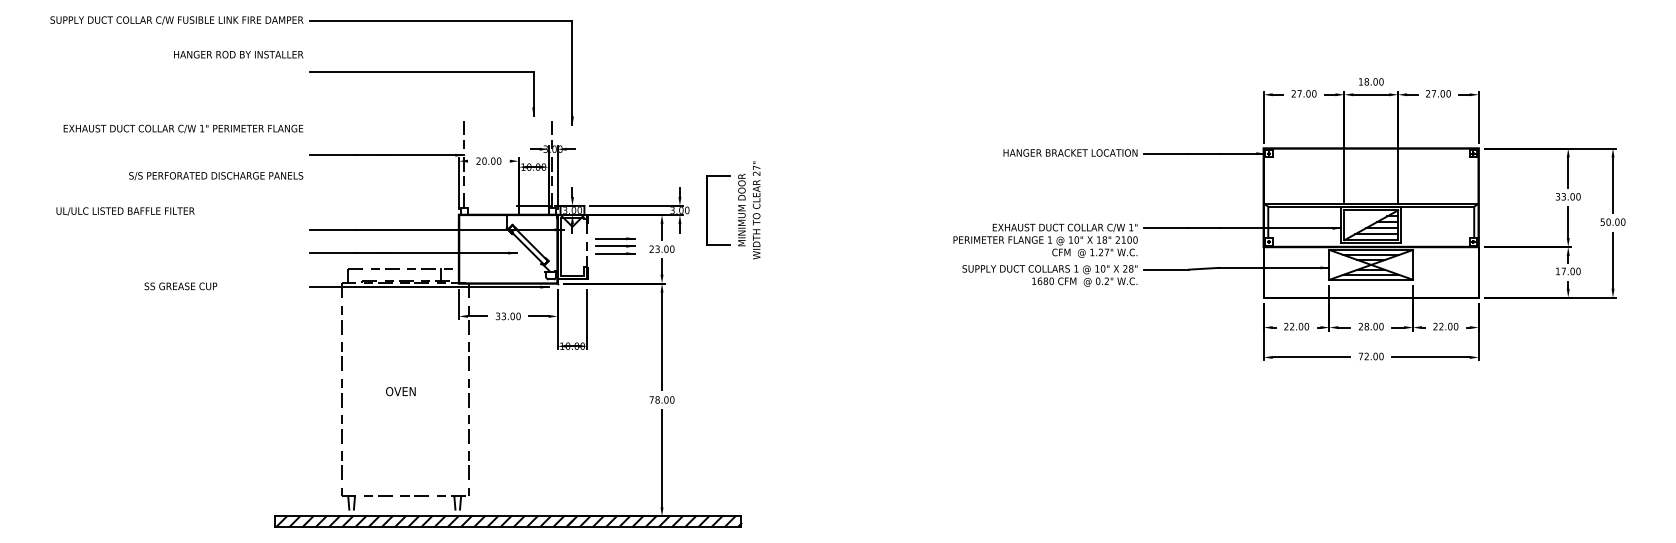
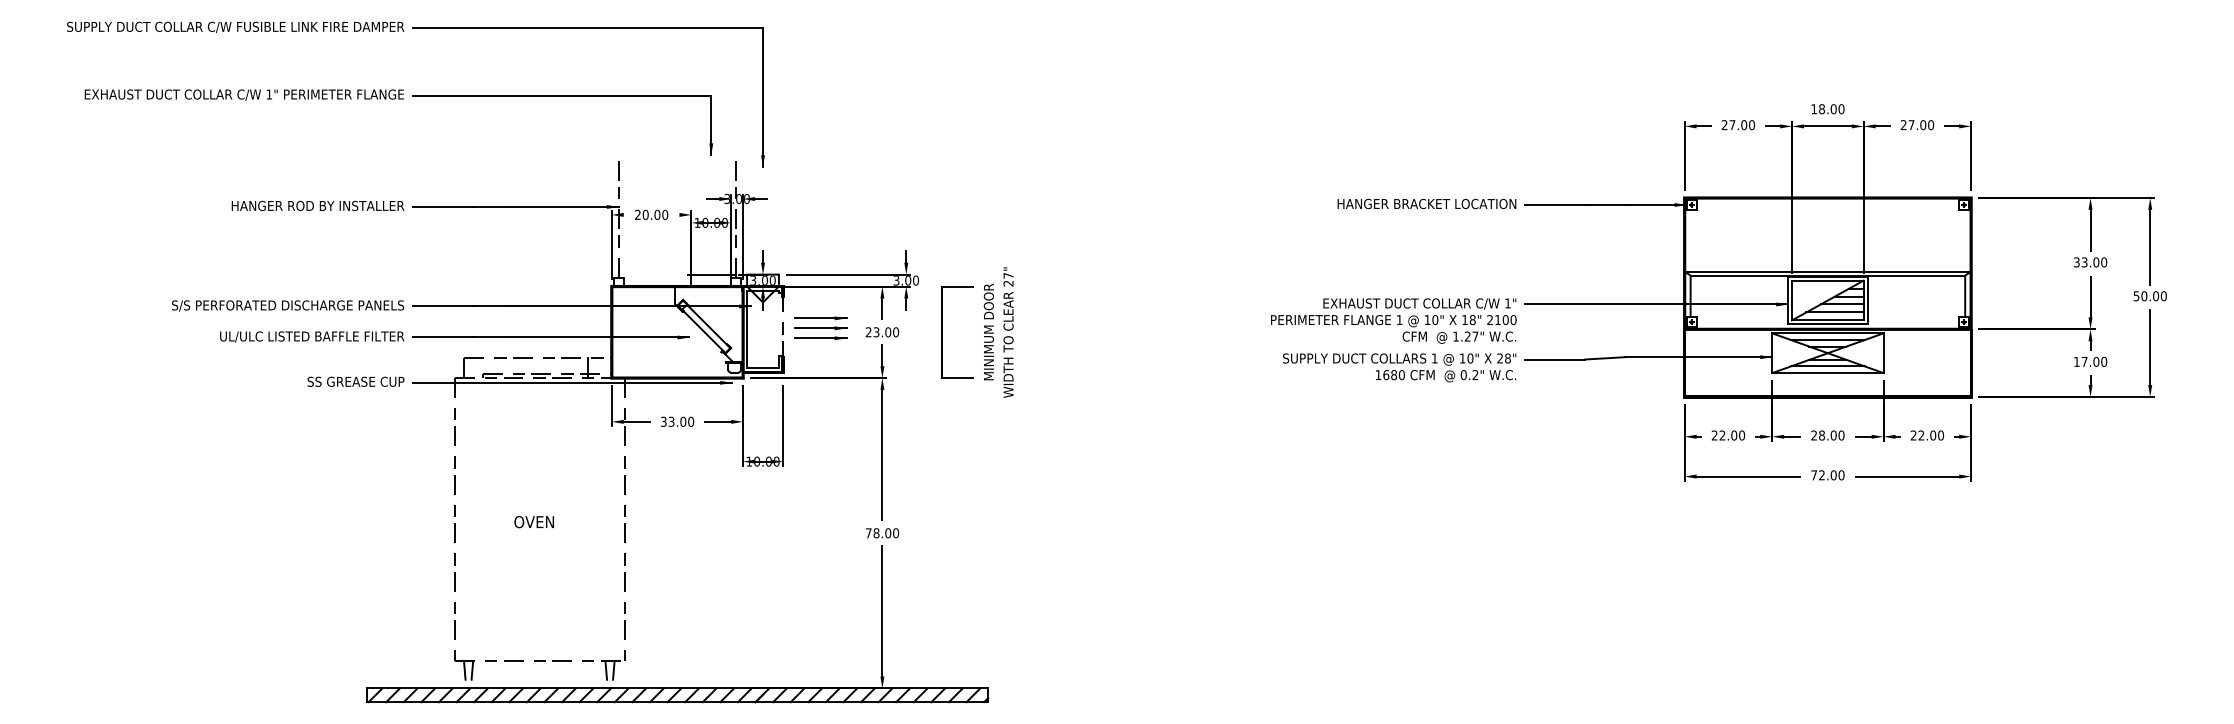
text: (238, 54) -> (317, 205), moved
text: (182, 128) -> (243, 94), moved
text: (216, 175) -> (288, 305), moved
part: (738, 210) -> (984, 332), moved
text: (125, 211) -> (312, 336), moved
text: (180, 286) -> (355, 381), moved

